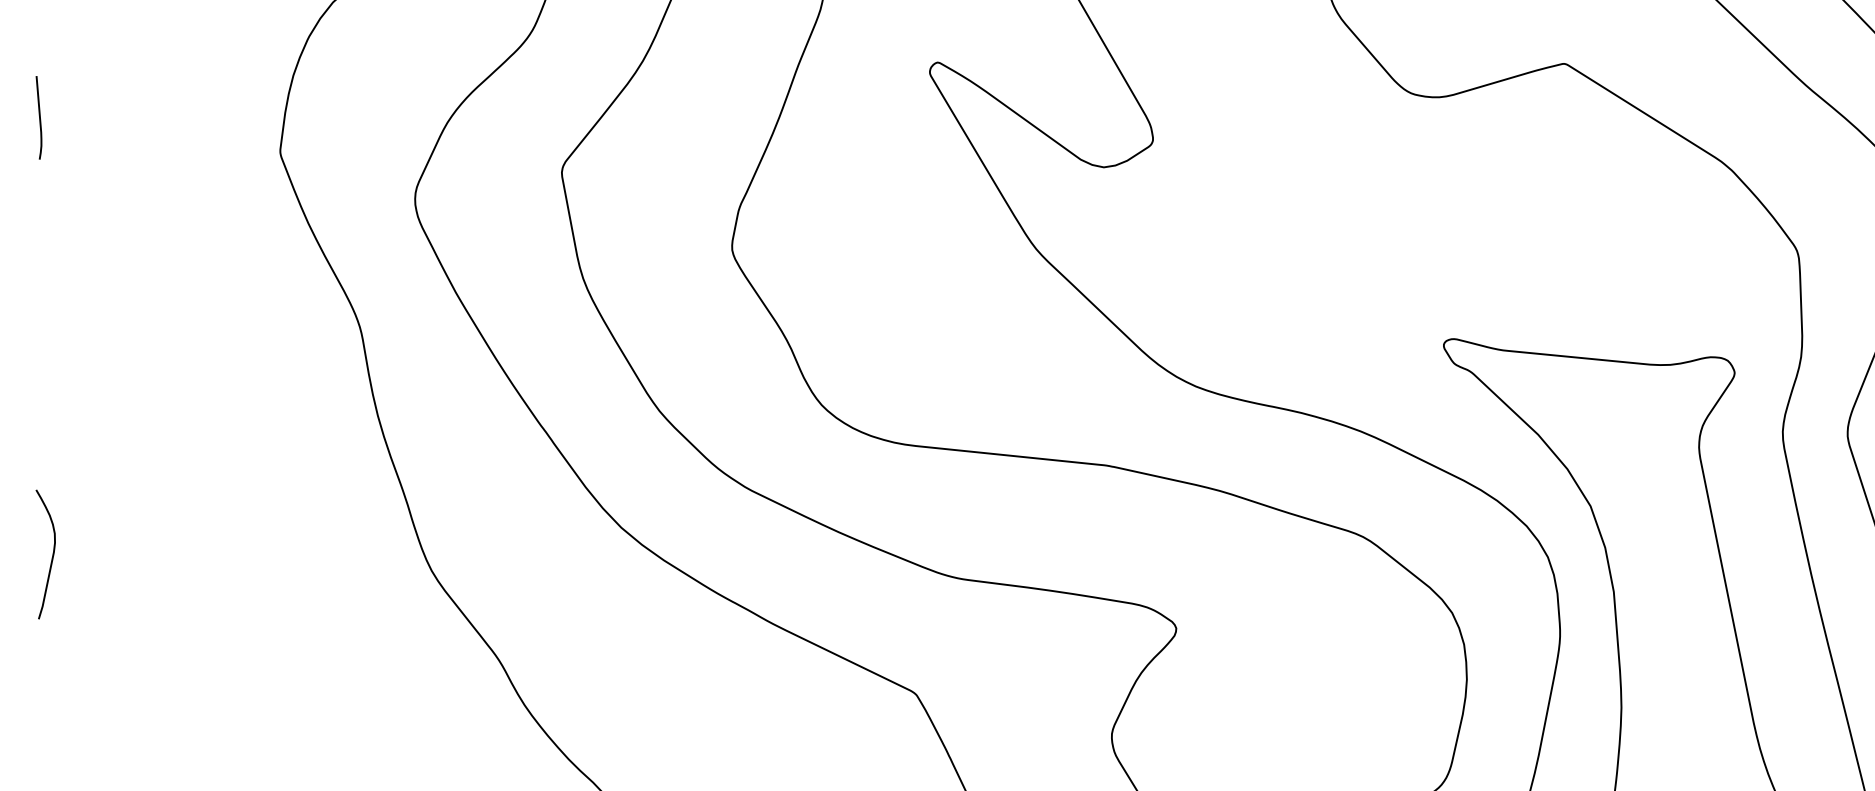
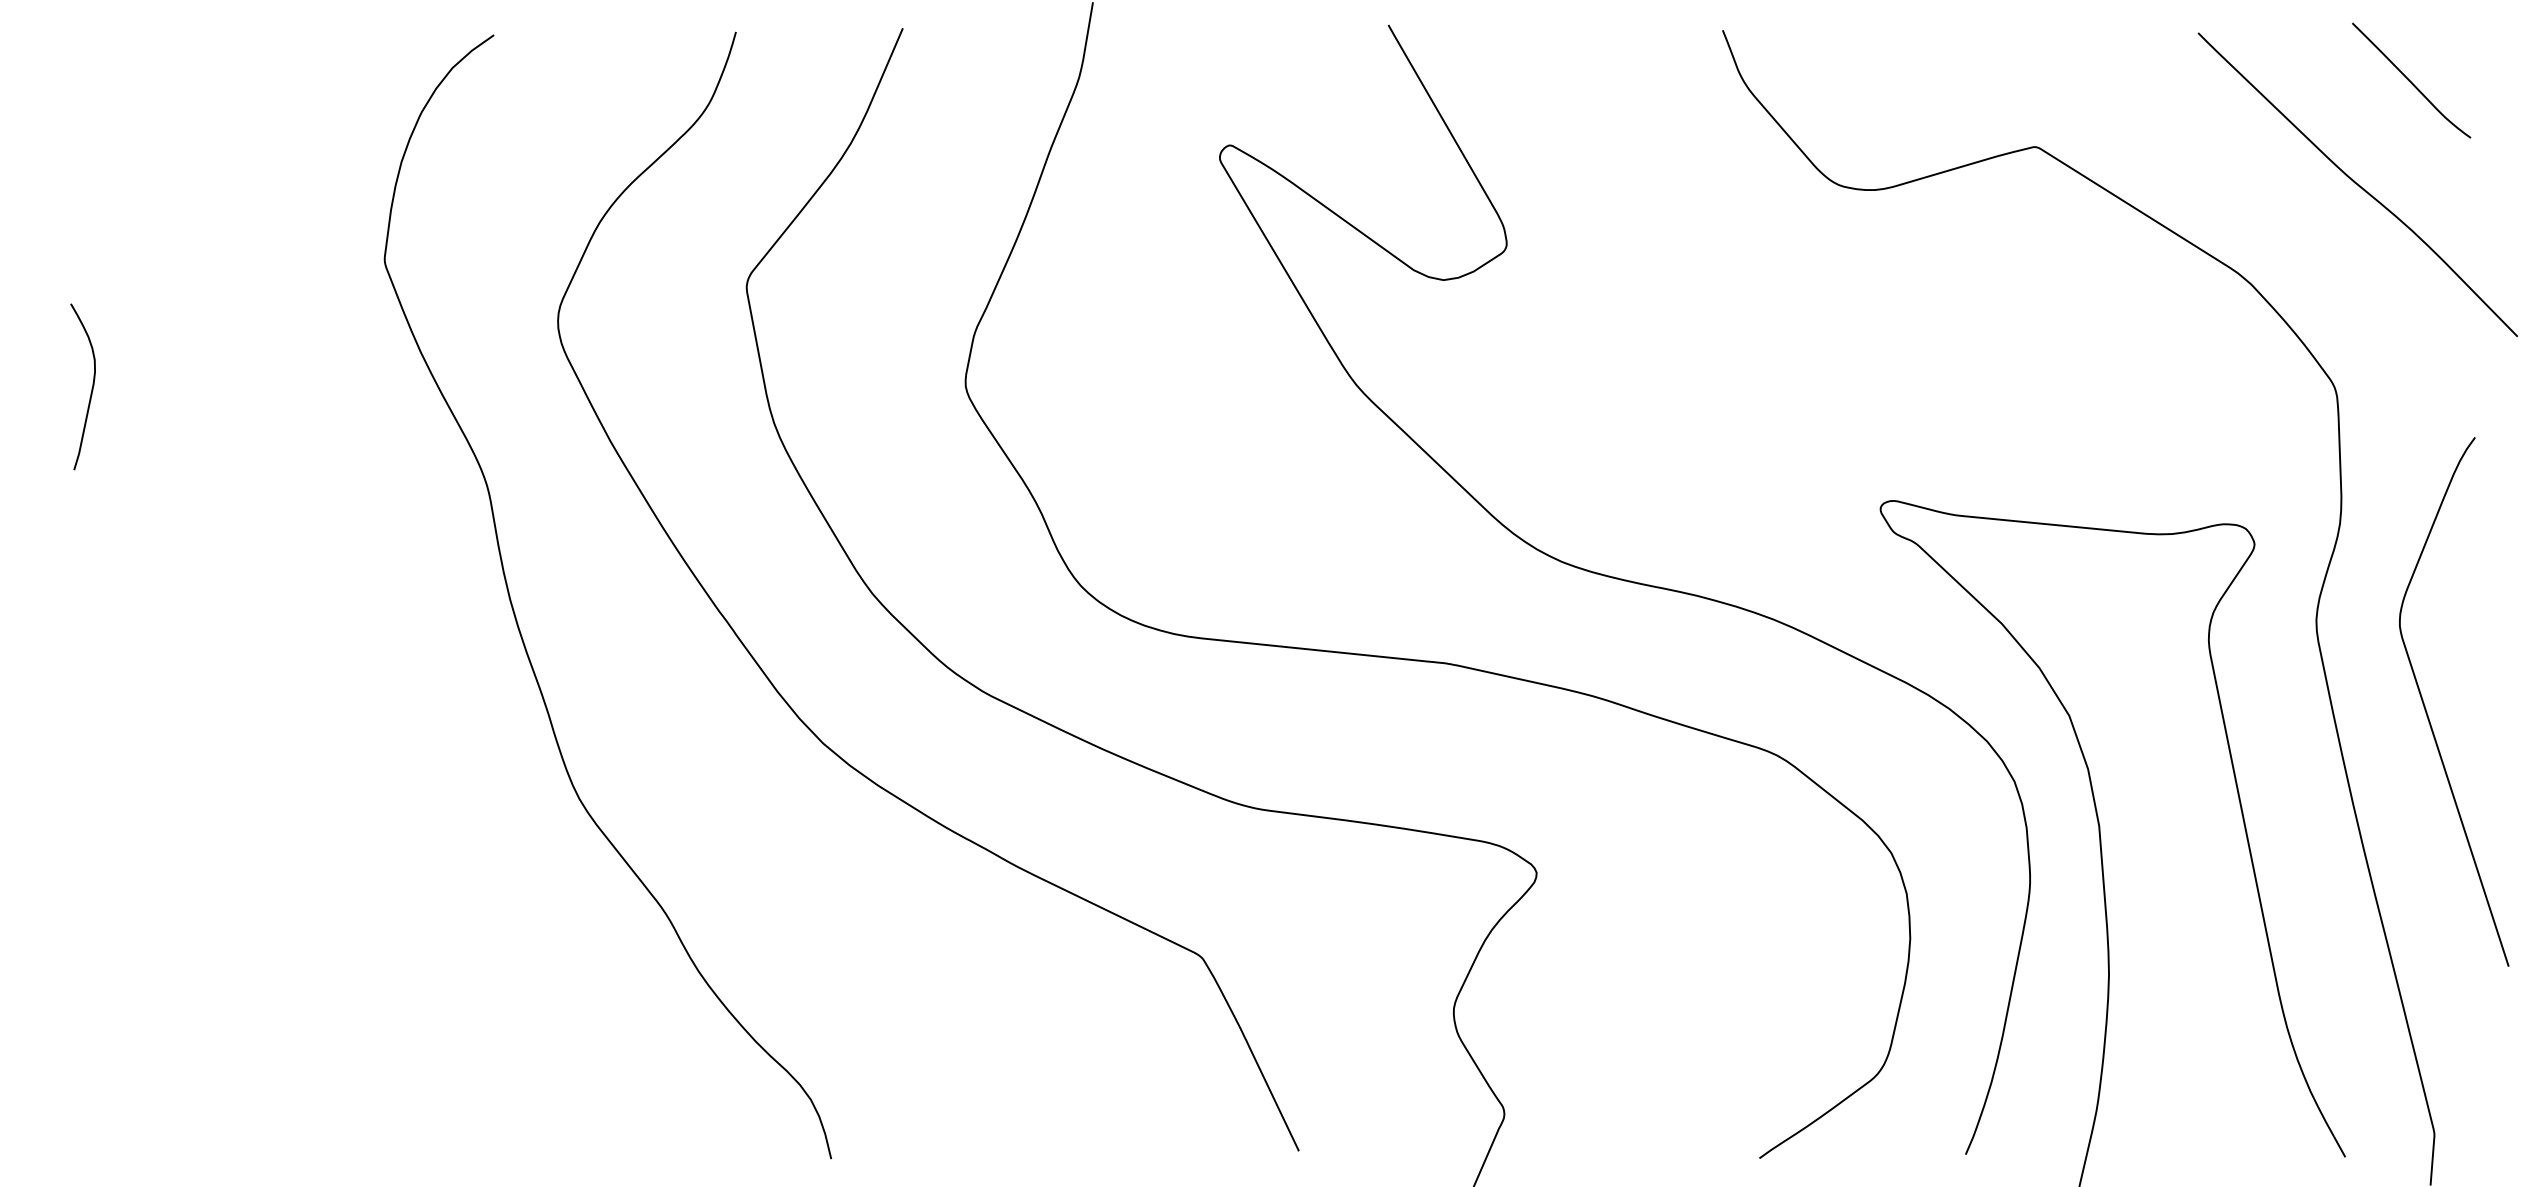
curve: (39, 117) -> (74, 216), removed
curve: (52, 555) -> (91, 388), moved

